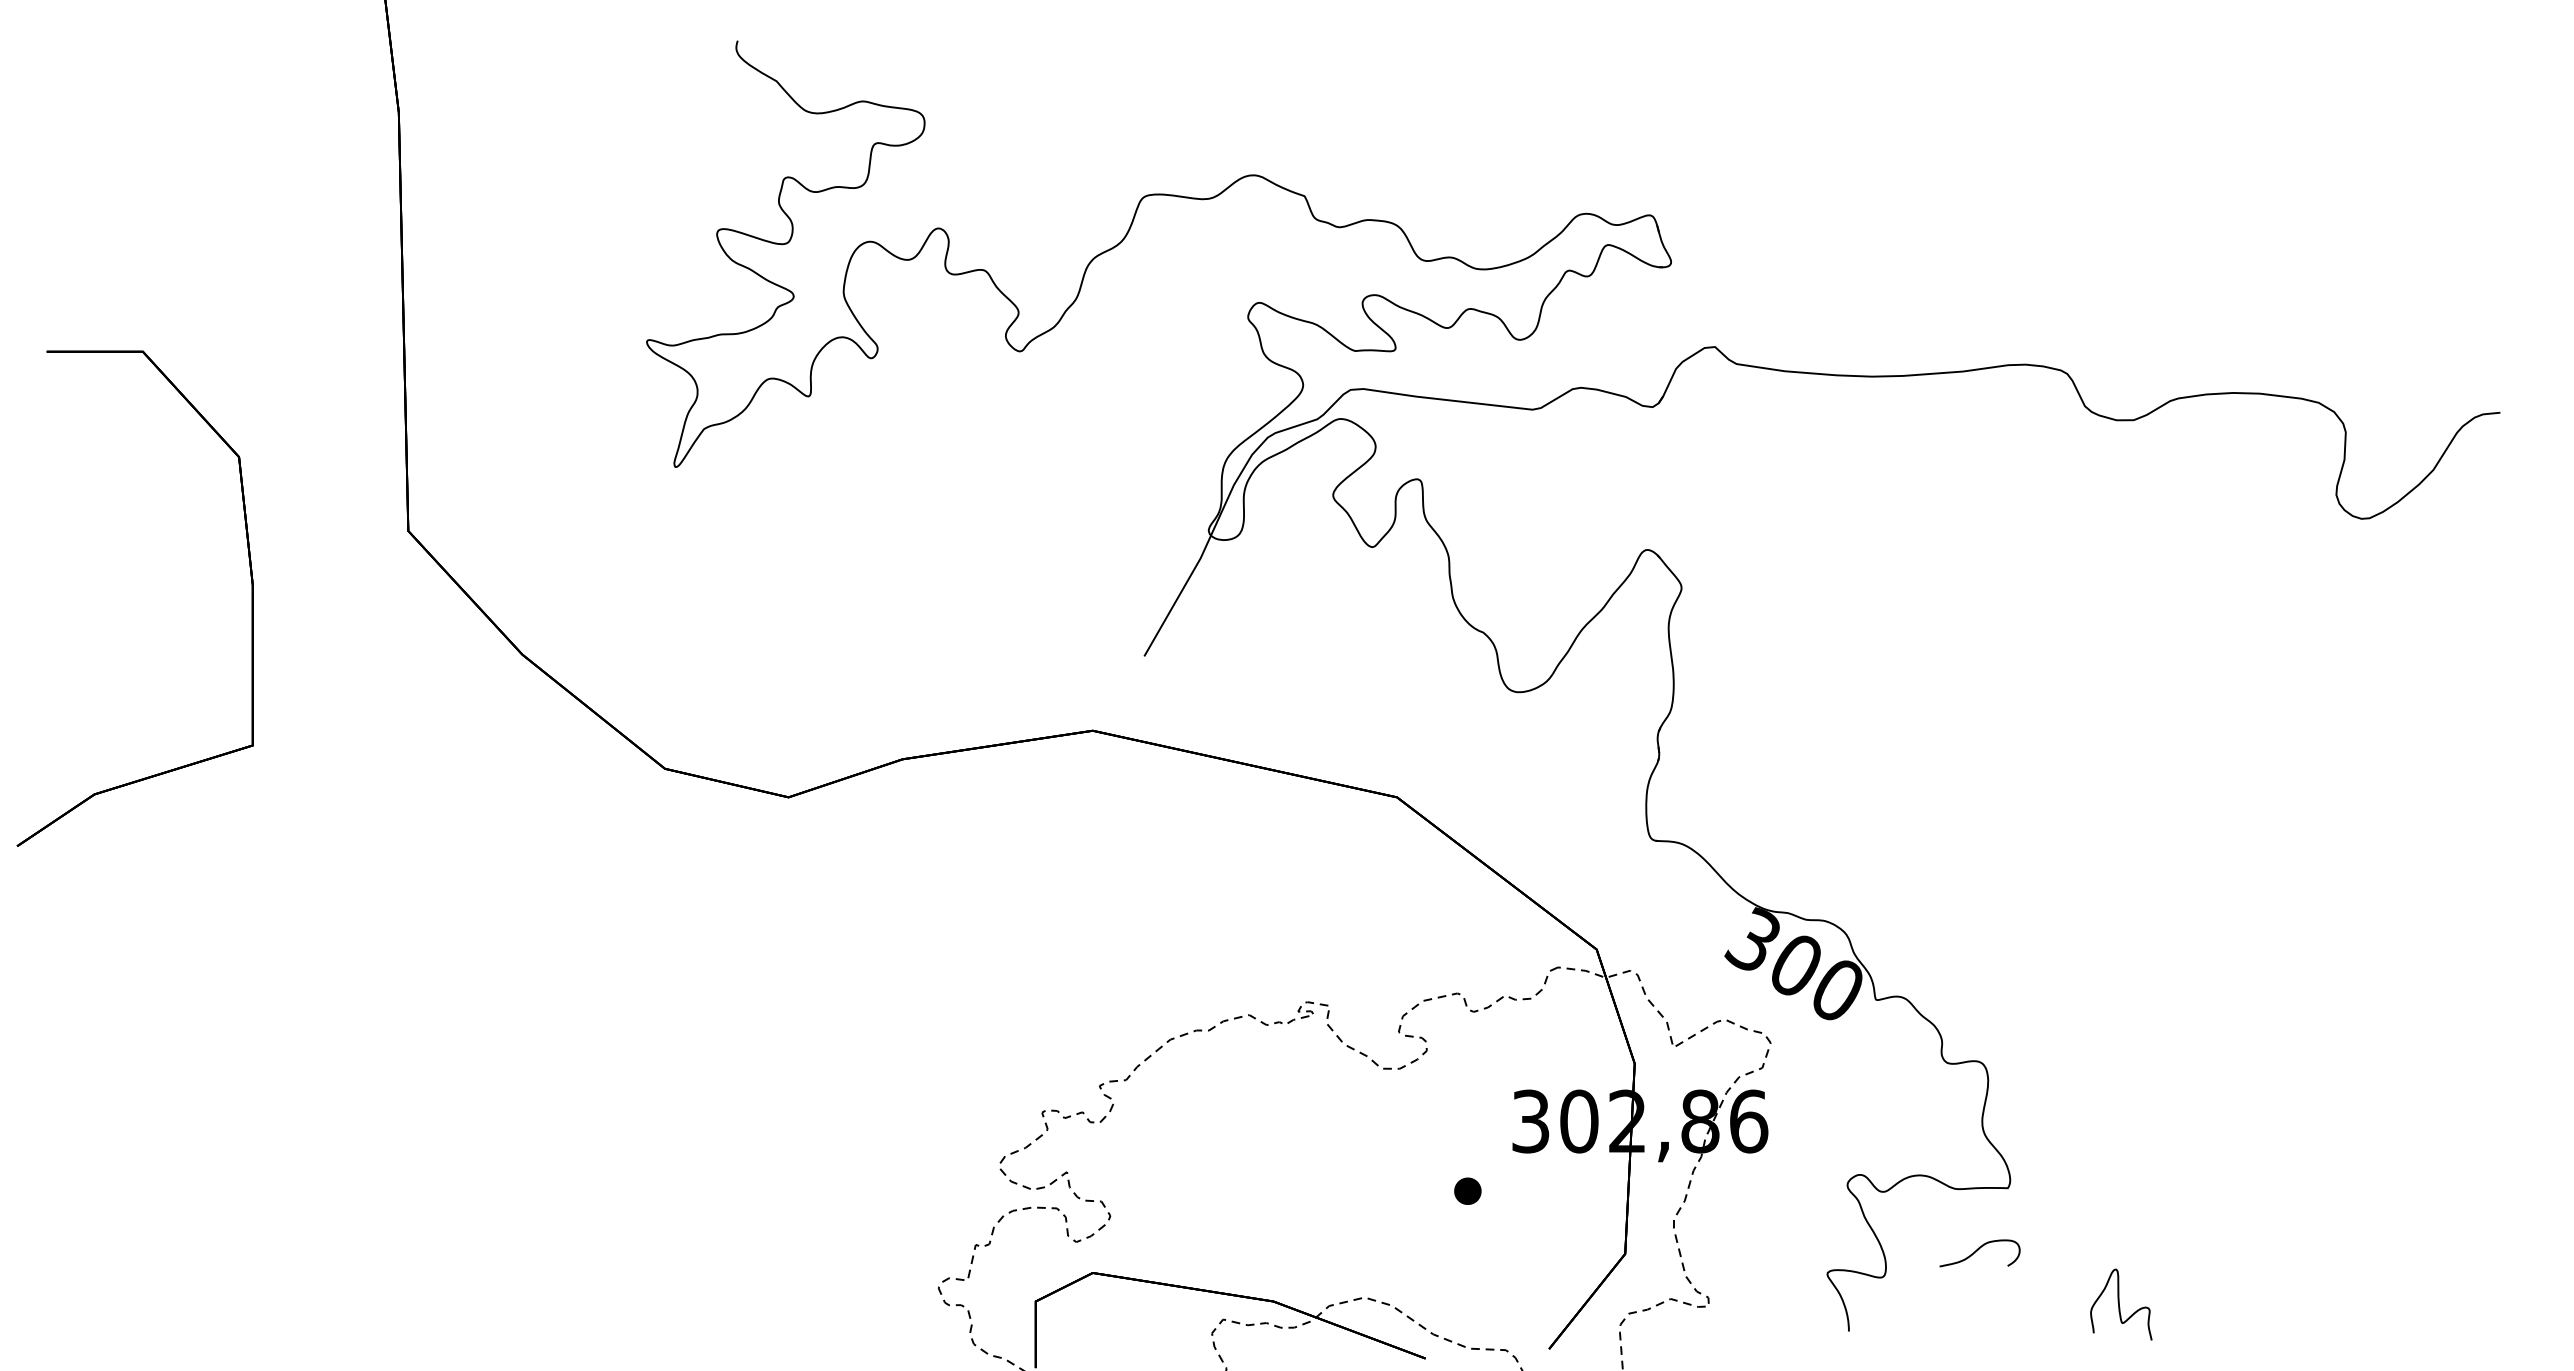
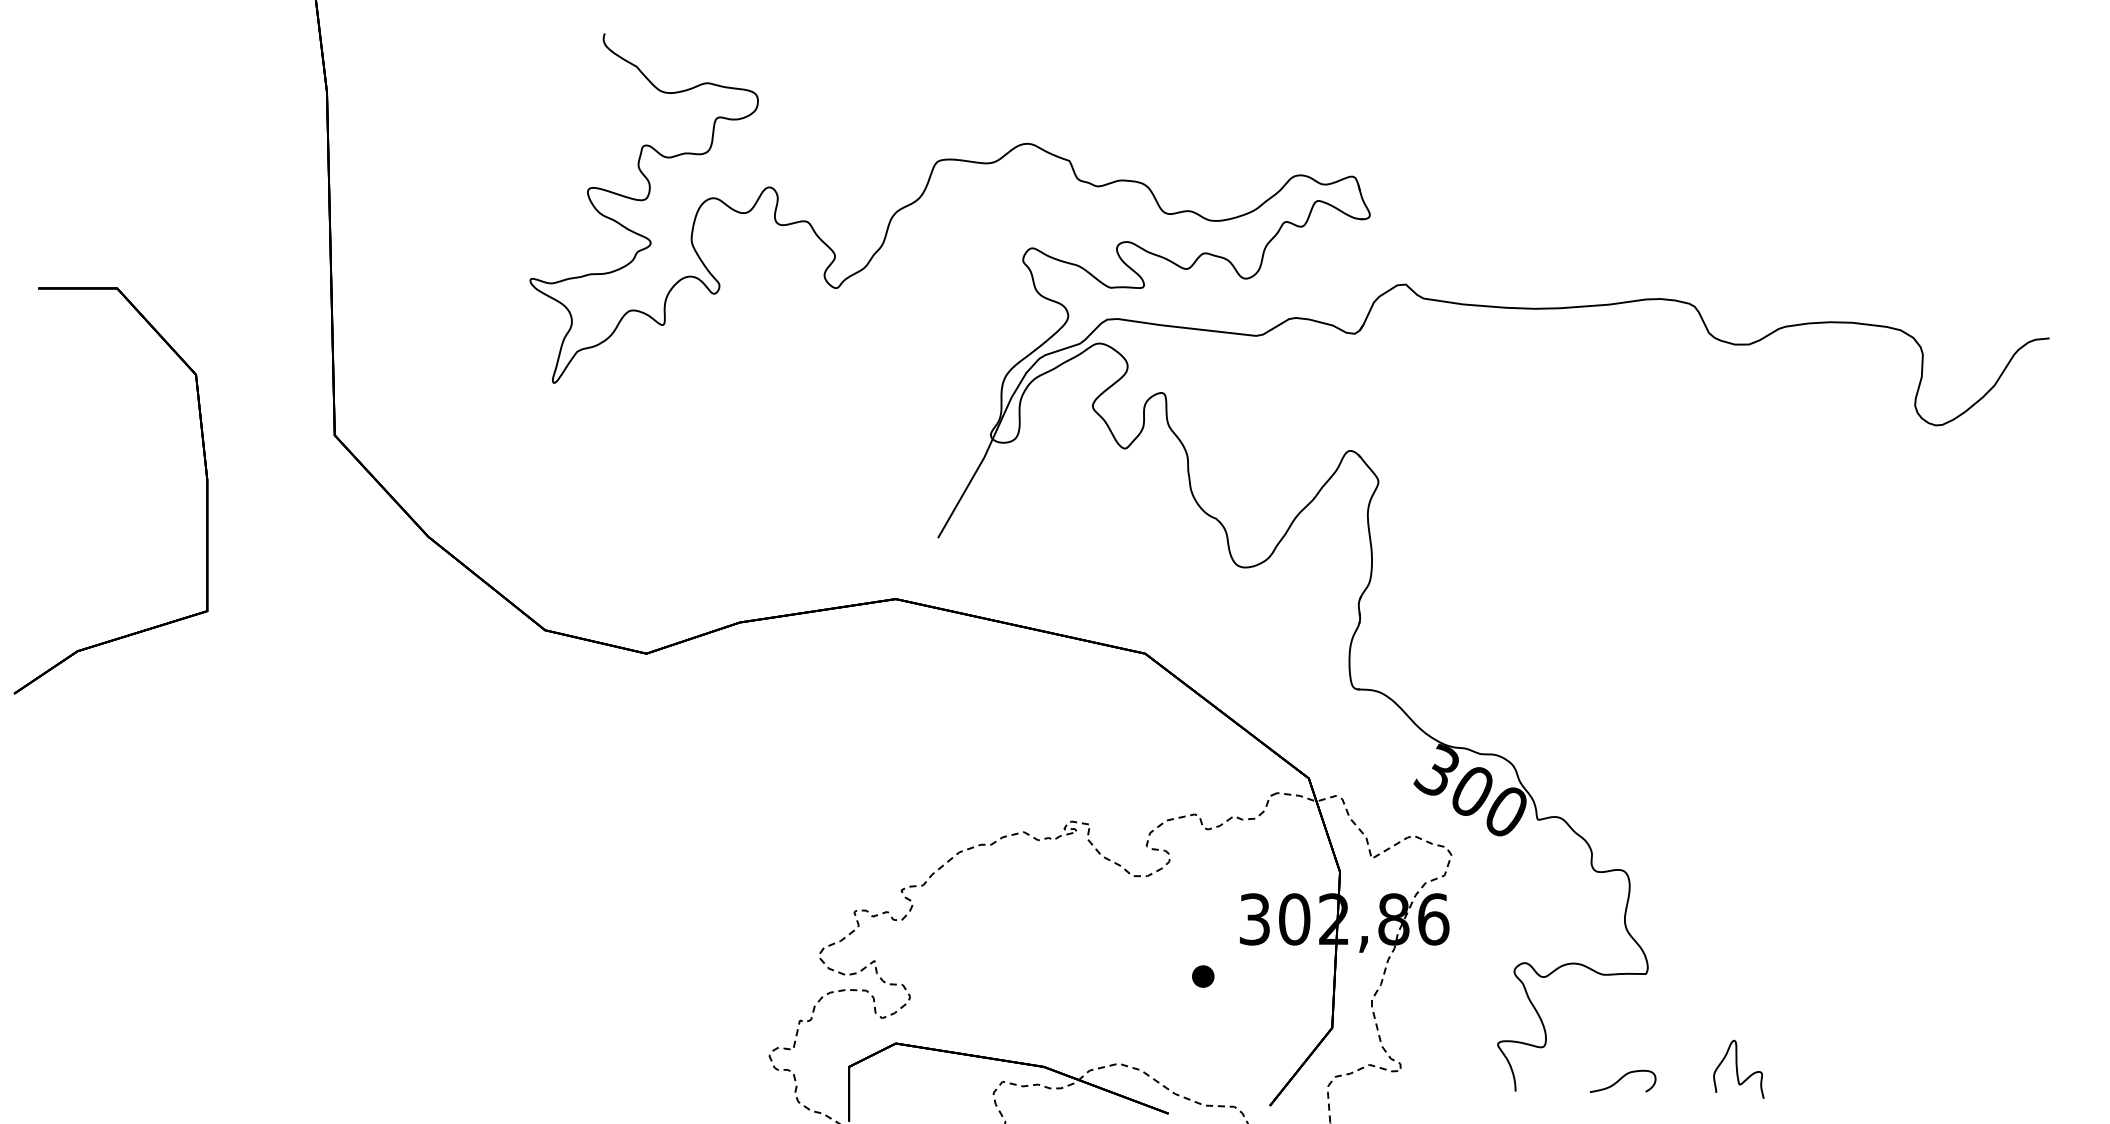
curve: (1978, 1250) -> (1621, 1079), moved

